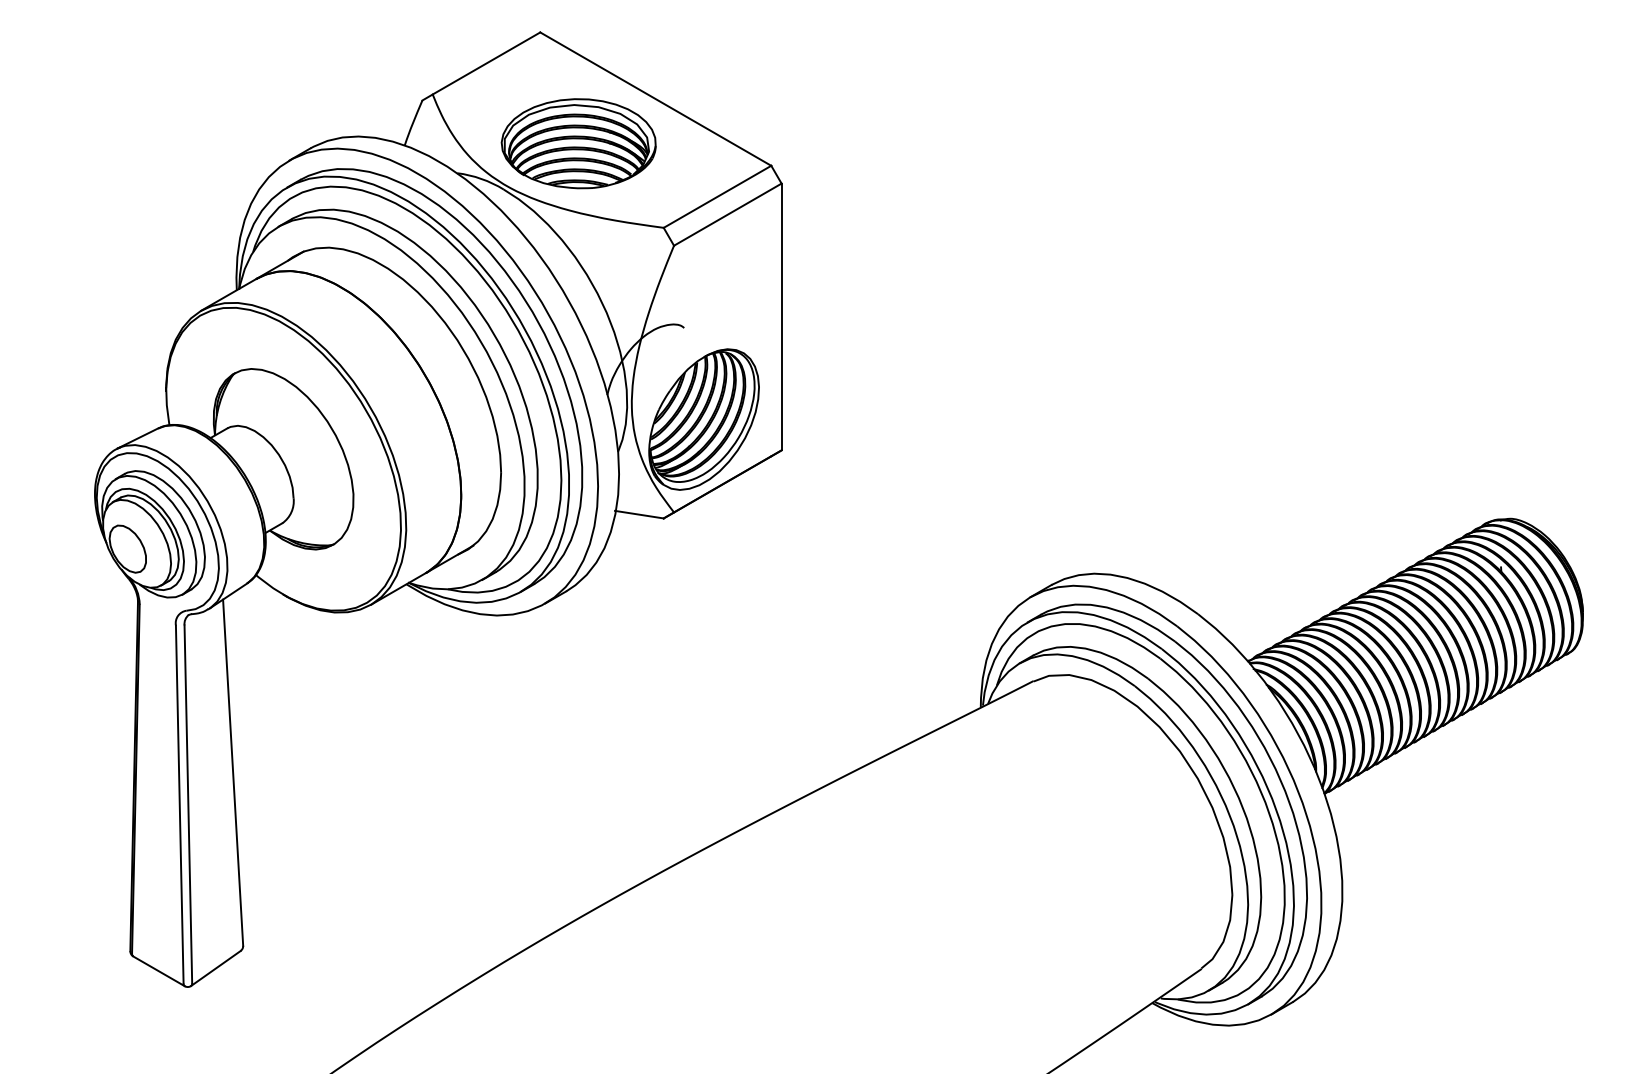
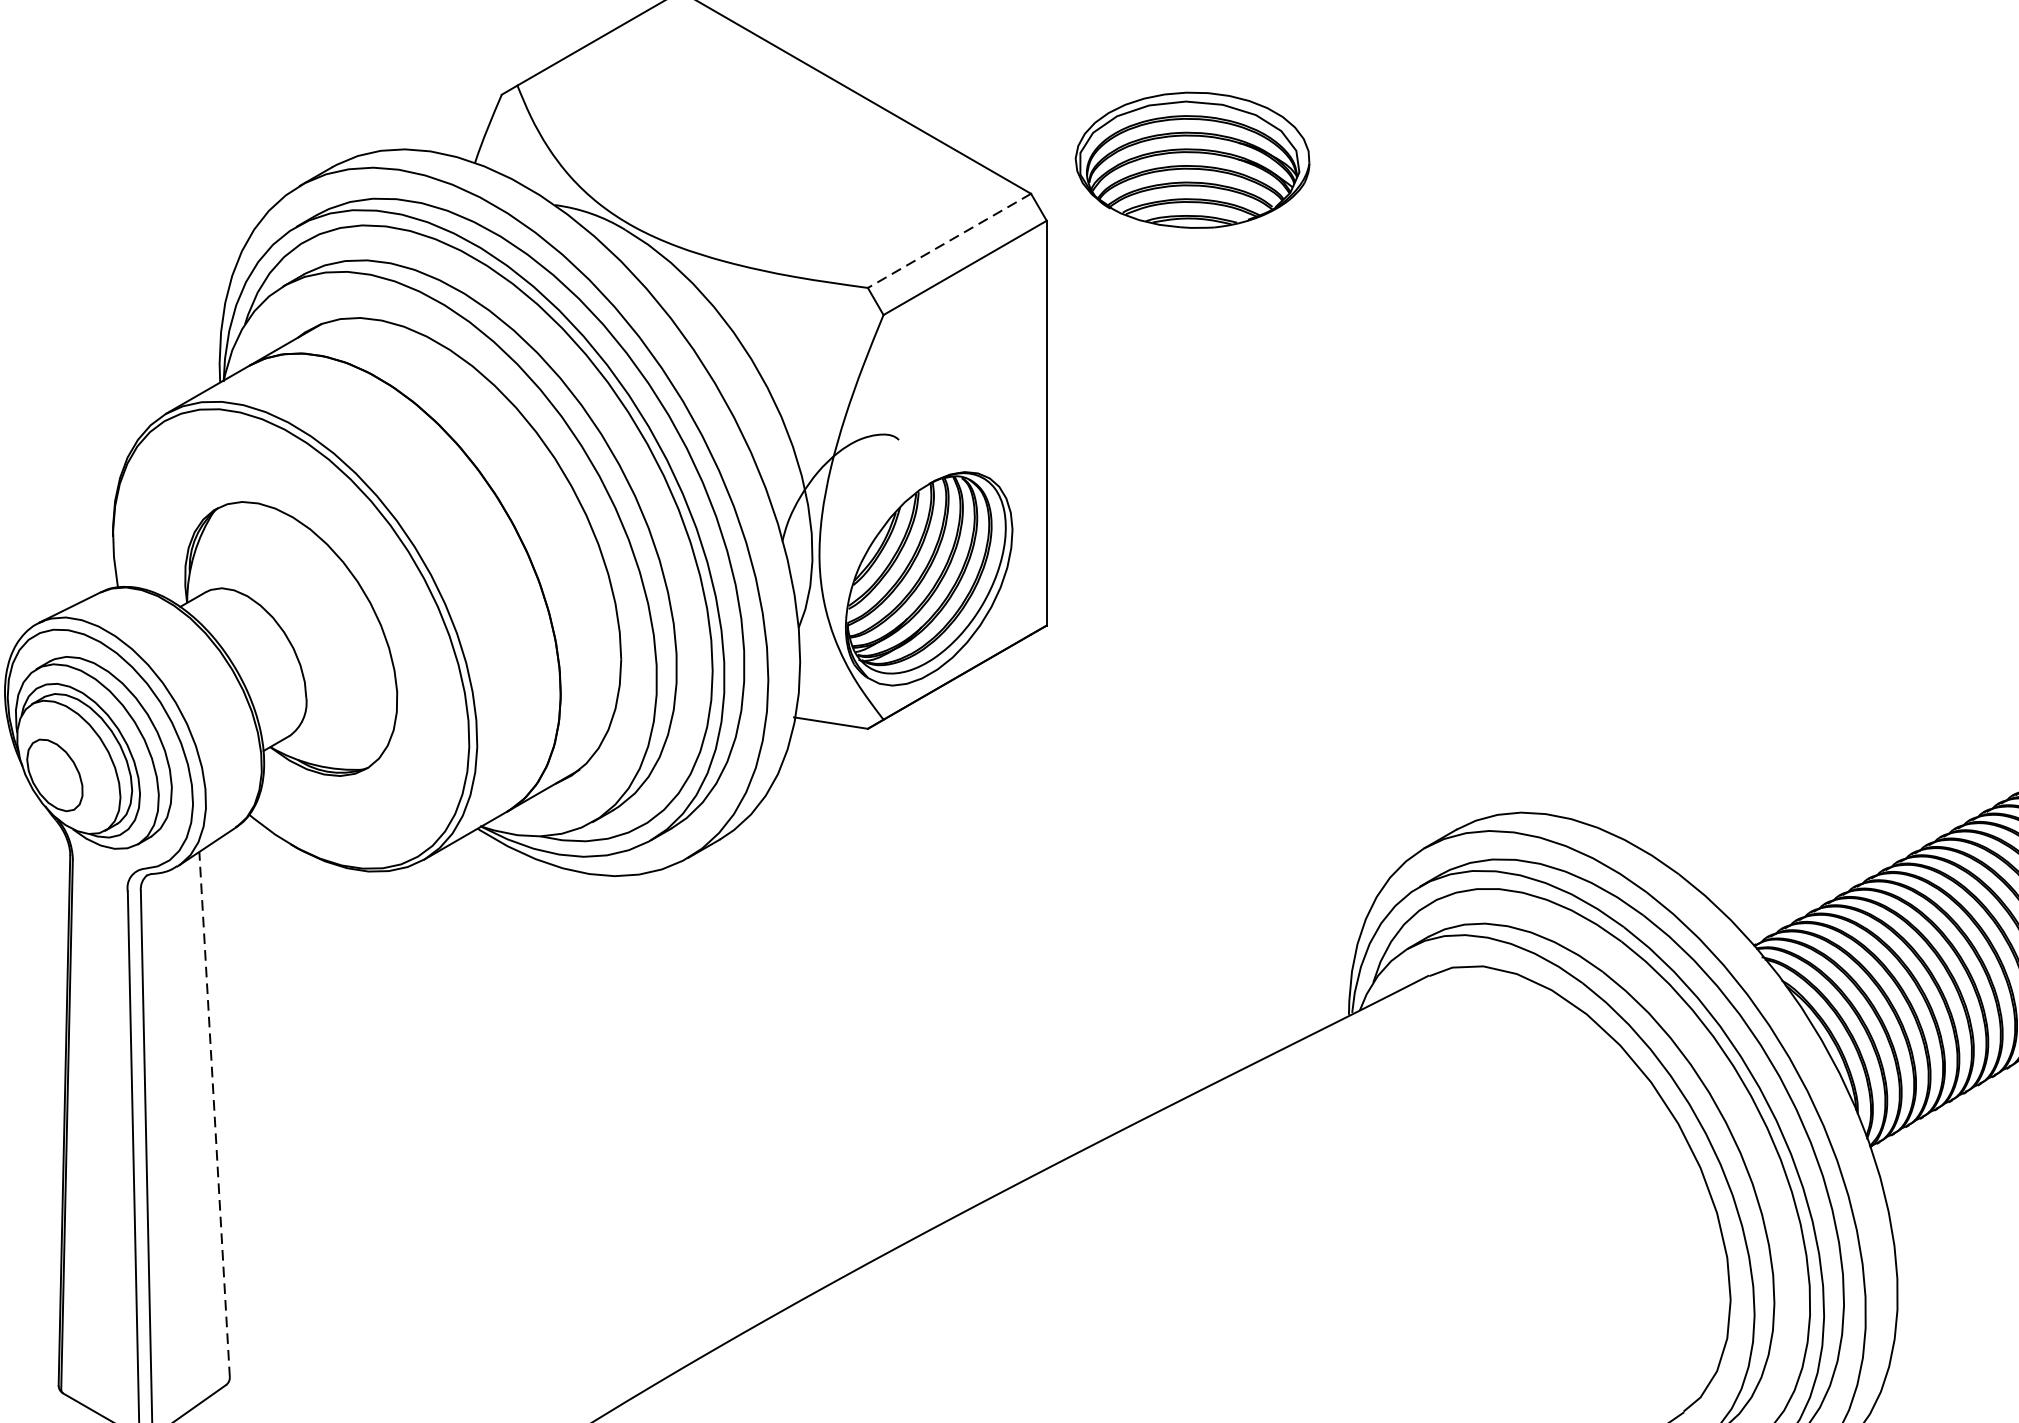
part: (578, 143) -> (1192, 159), moved
line: (717, 197) -> (949, 241), solid -> dashed
line: (233, 772) -> (215, 1114), solid -> dashed

